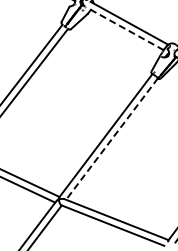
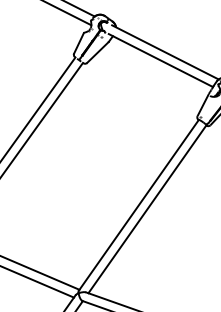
line: (125, 28) -> (160, 59), dashed -> solid
line: (111, 139) -> (146, 209), dashed -> solid

